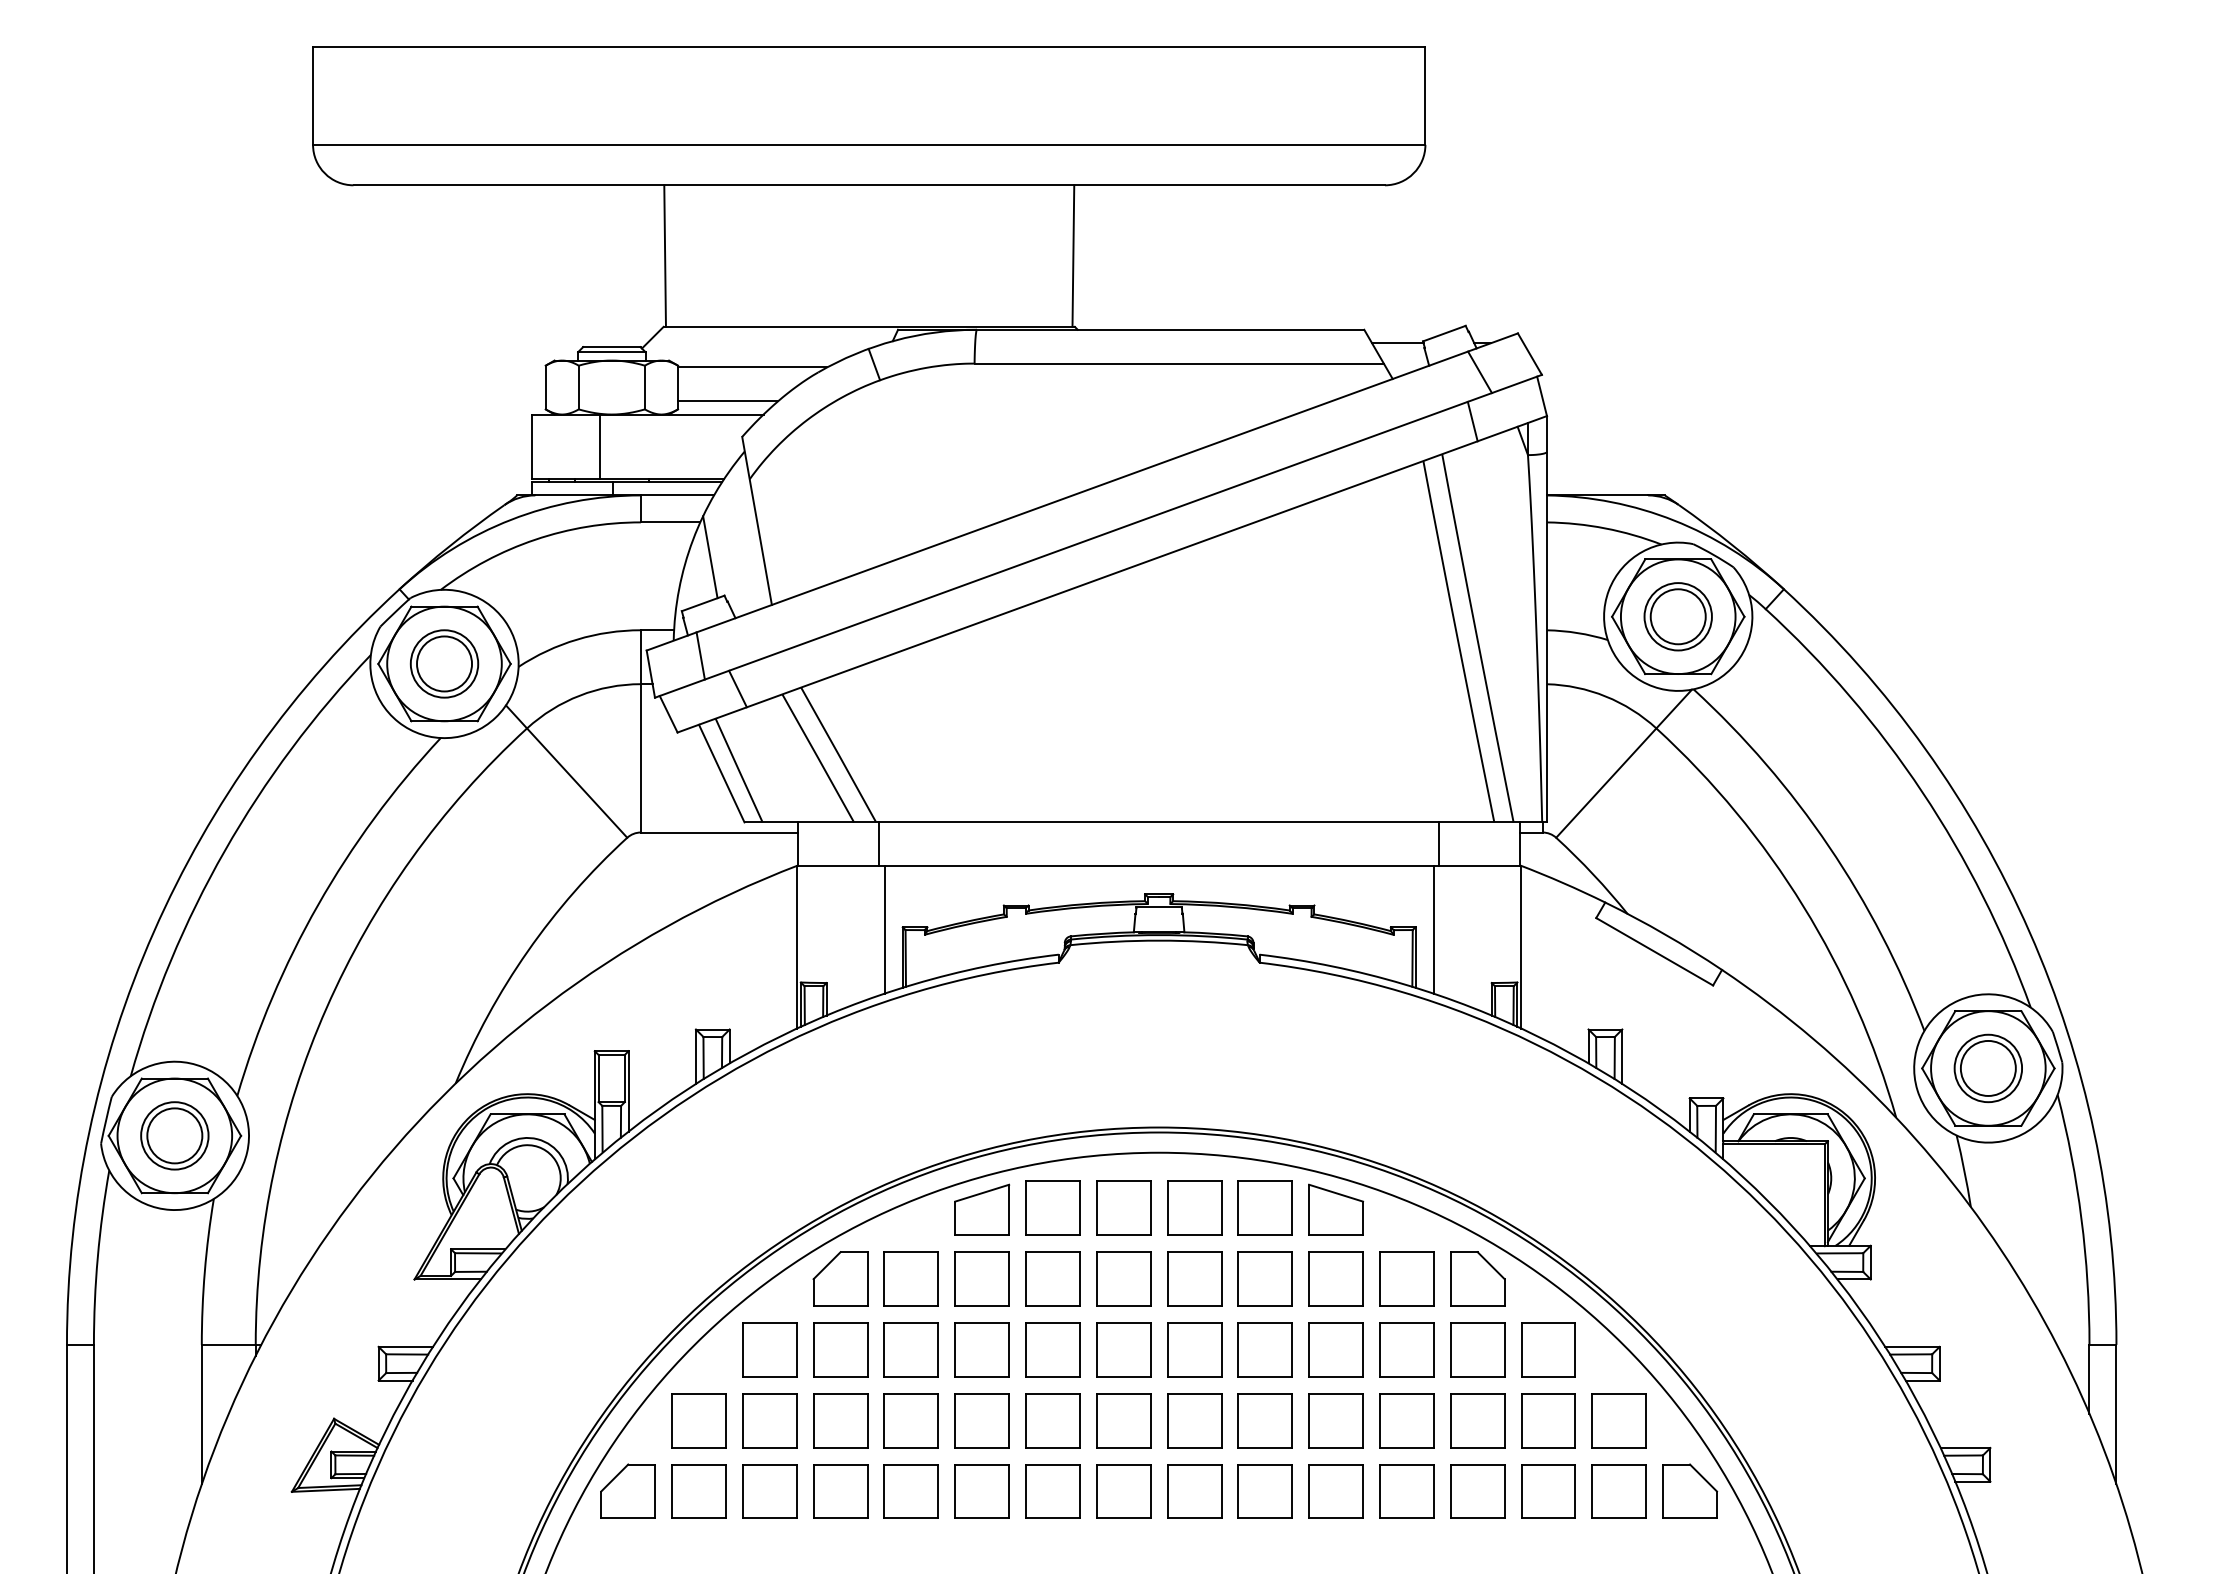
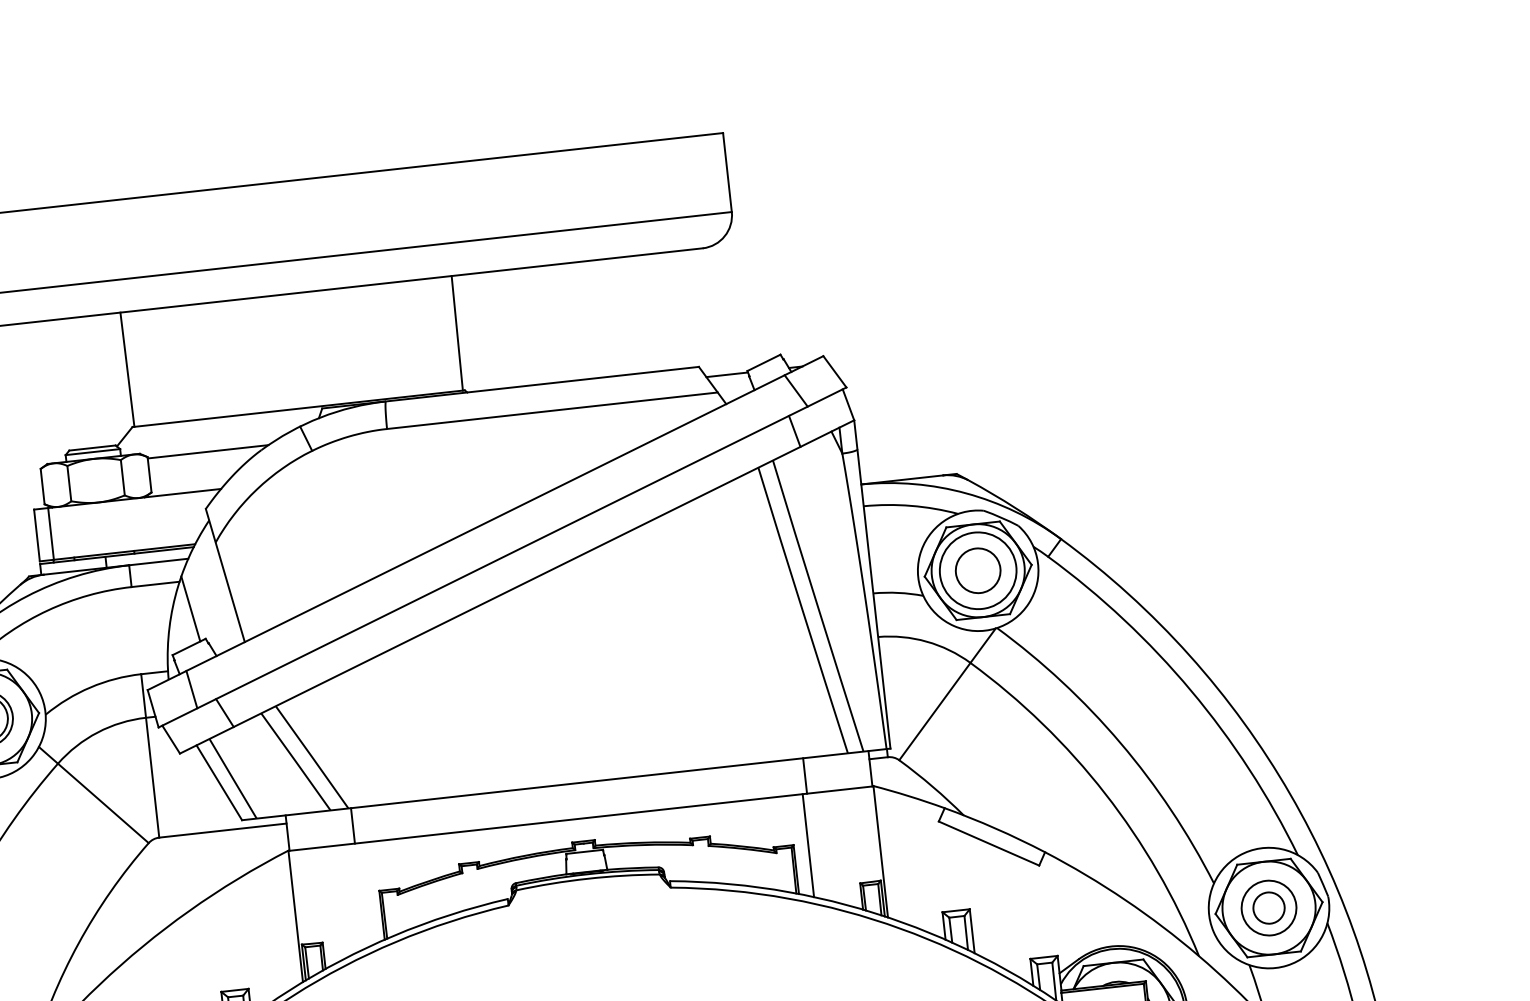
line: (728, 401) -> (191, 481), removed
line: (599, 446) -> (50, 533), moved
circle: (1677, 616) -> (977, 570), size x1.4
line: (884, 929) -> (364, 894), removed
circle: (1987, 1067) -> (1268, 907), size x0.7

